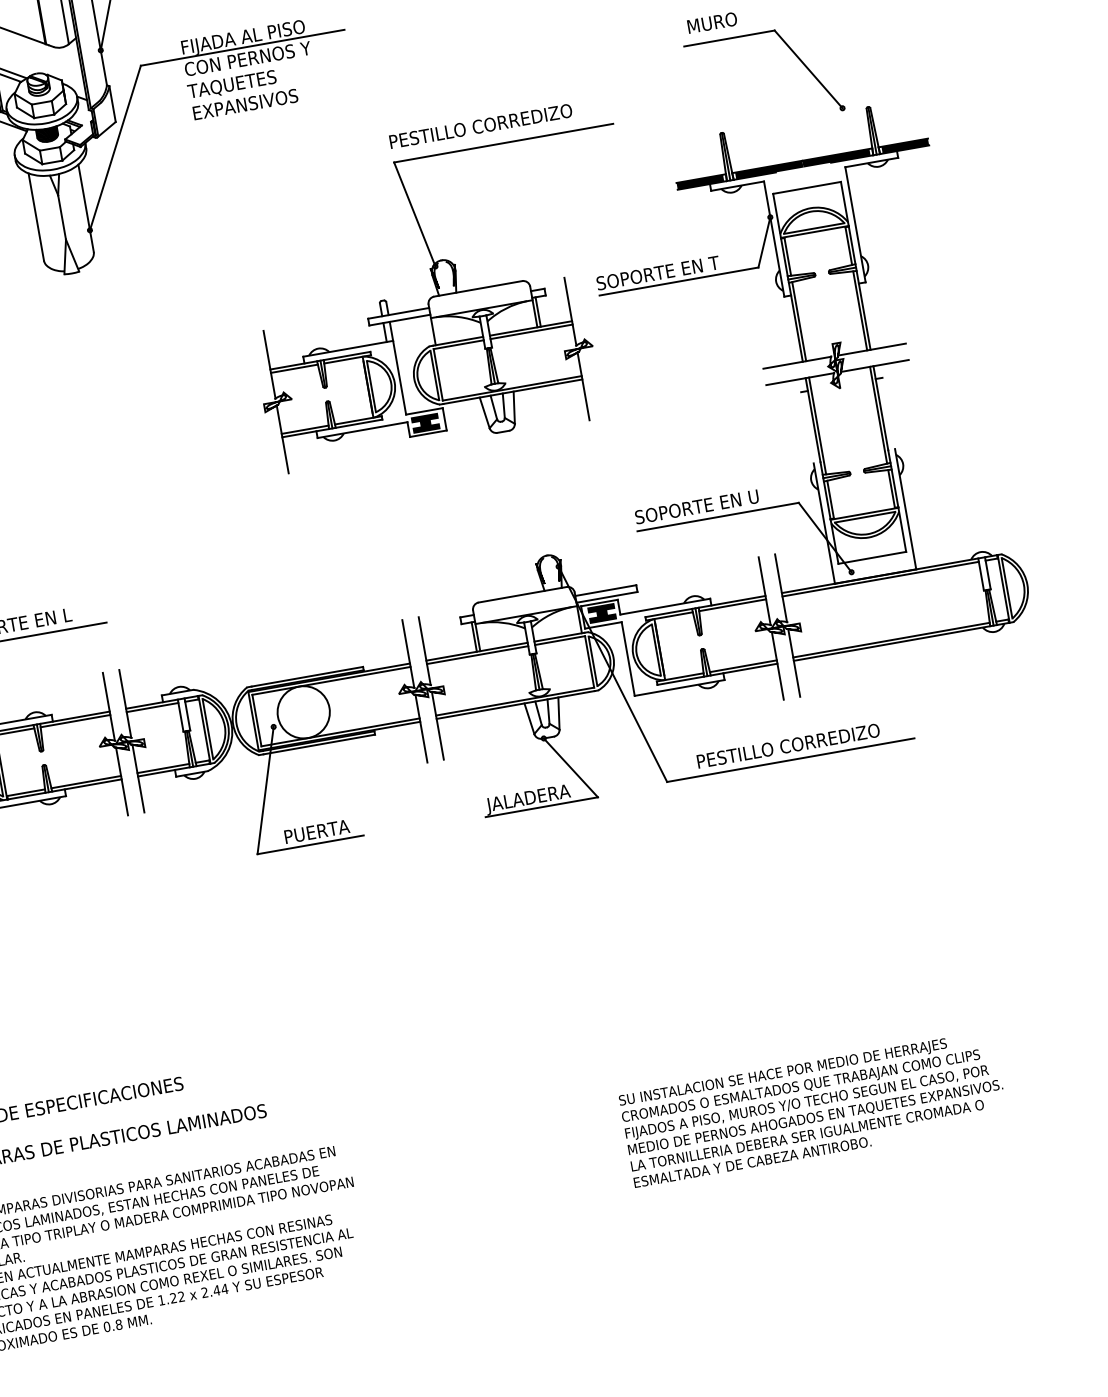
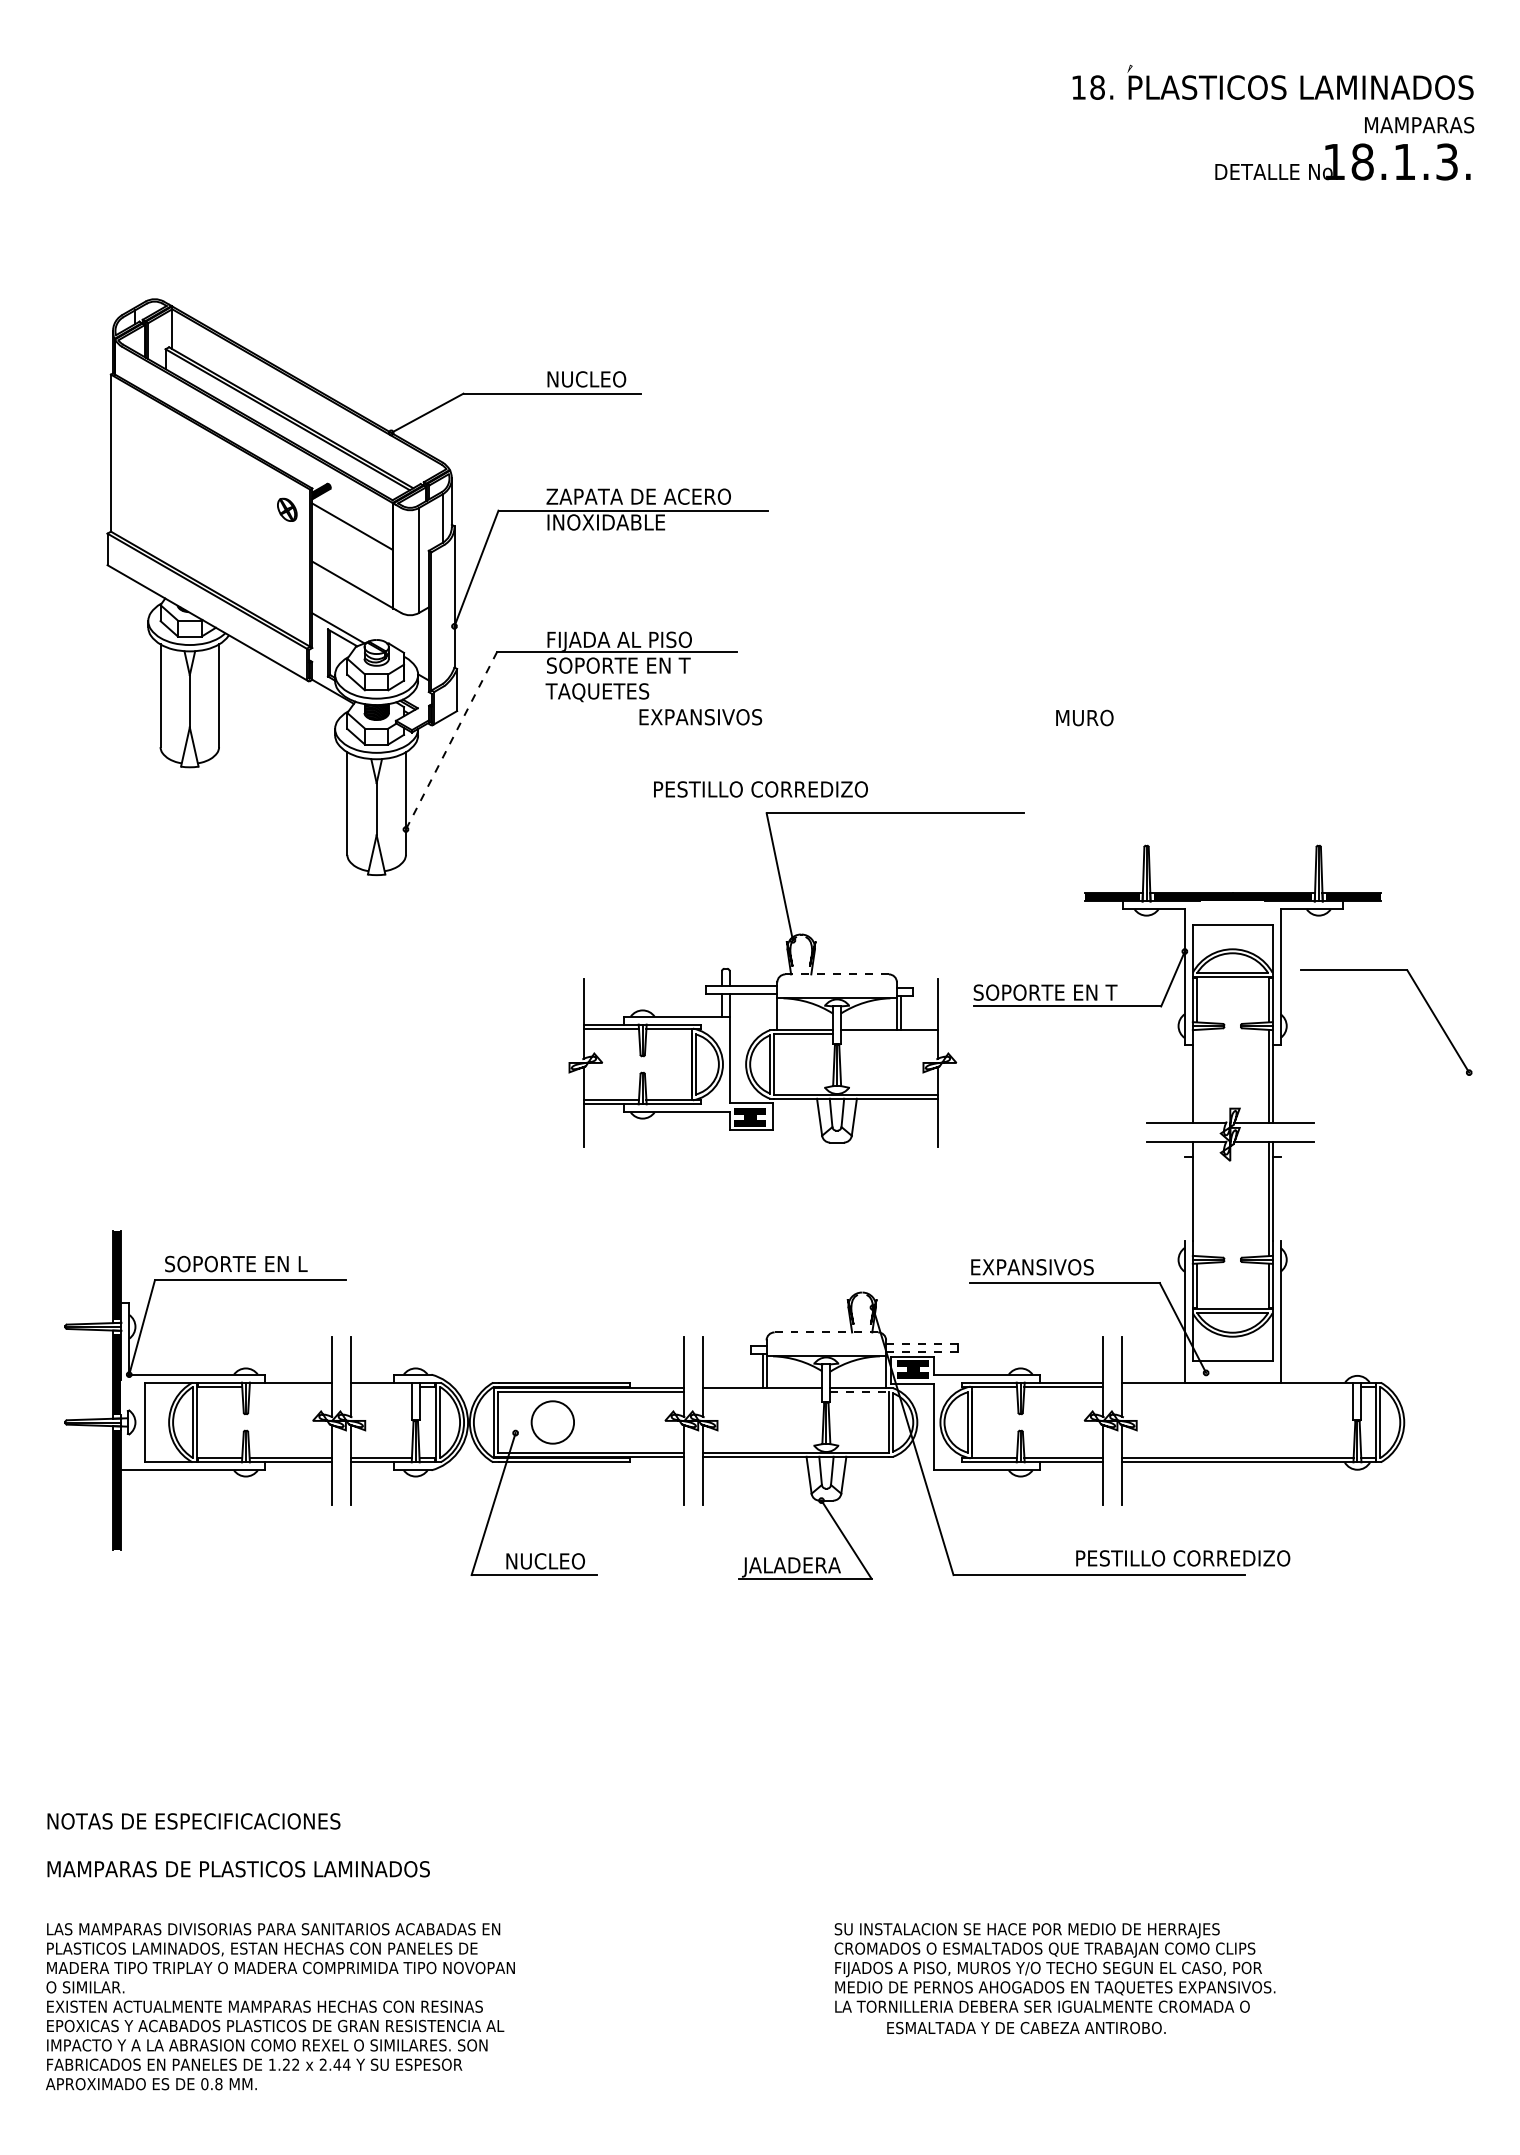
text: (712, 22) -> (1084, 717), moved
part: (792, 52) -> (1423, 999), moved
text: (247, 58) -> (620, 665), CON PERNOS Y -> SOPORTE EN T
text: (245, 104) -> (700, 717), moved
text: (480, 126) -> (760, 789), moved
line: (115, 147) -> (451, 740), solid -> dashed
line: (478, 288) -> (837, 974), solid -> dashed
line: (798, 320) -> (1196, 1075), removed
line: (531, 332) -> (889, 1034), removed
line: (817, 426) -> (1196, 1199), removed
text: (696, 507) -> (1042, 1267), SOPORTE EN U -> EXPANSIVOS
line: (880, 579) -> (1237, 1386), removed
line: (606, 590) -> (922, 1344), solid -> dashed
line: (522, 594) -> (826, 1332), solid -> dashed
line: (607, 597) -> (922, 1352), solid -> dashed
line: (560, 640) -> (860, 1392), solid -> dashed
line: (477, 655) -> (762, 1392), removed
line: (151, 707) -> (380, 1386), removed
circle: (303, 712) -> (552, 1422), size x0.7
line: (75, 721) -> (290, 1386), removed
text: (788, 746) -> (1183, 1558), moved
text: (319, 831) -> (546, 1561), PUERTA -> NUCLEO
text: (752, 1161) -> (1026, 2027), moved

